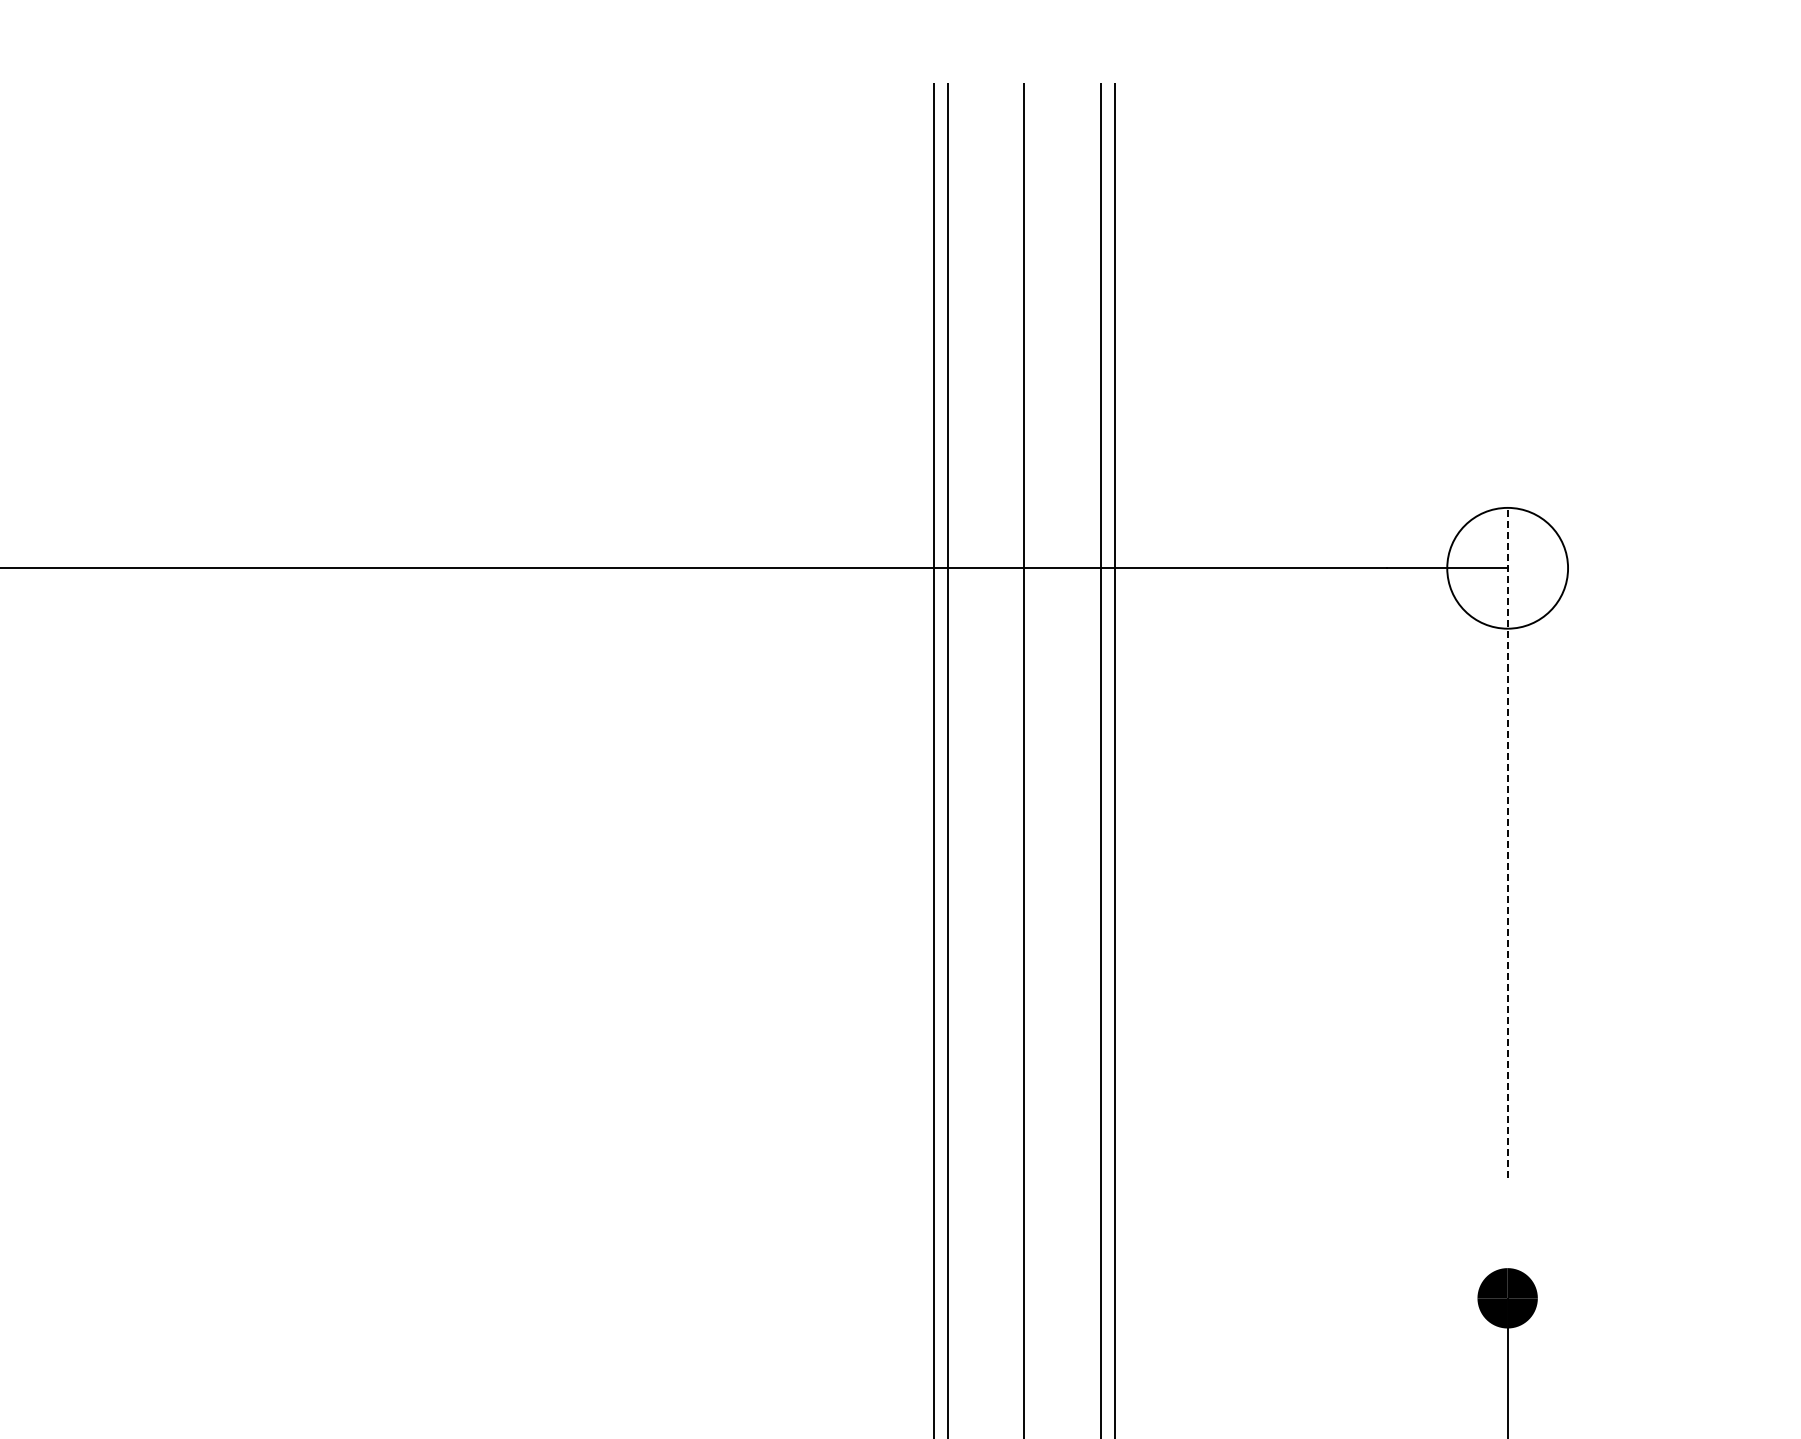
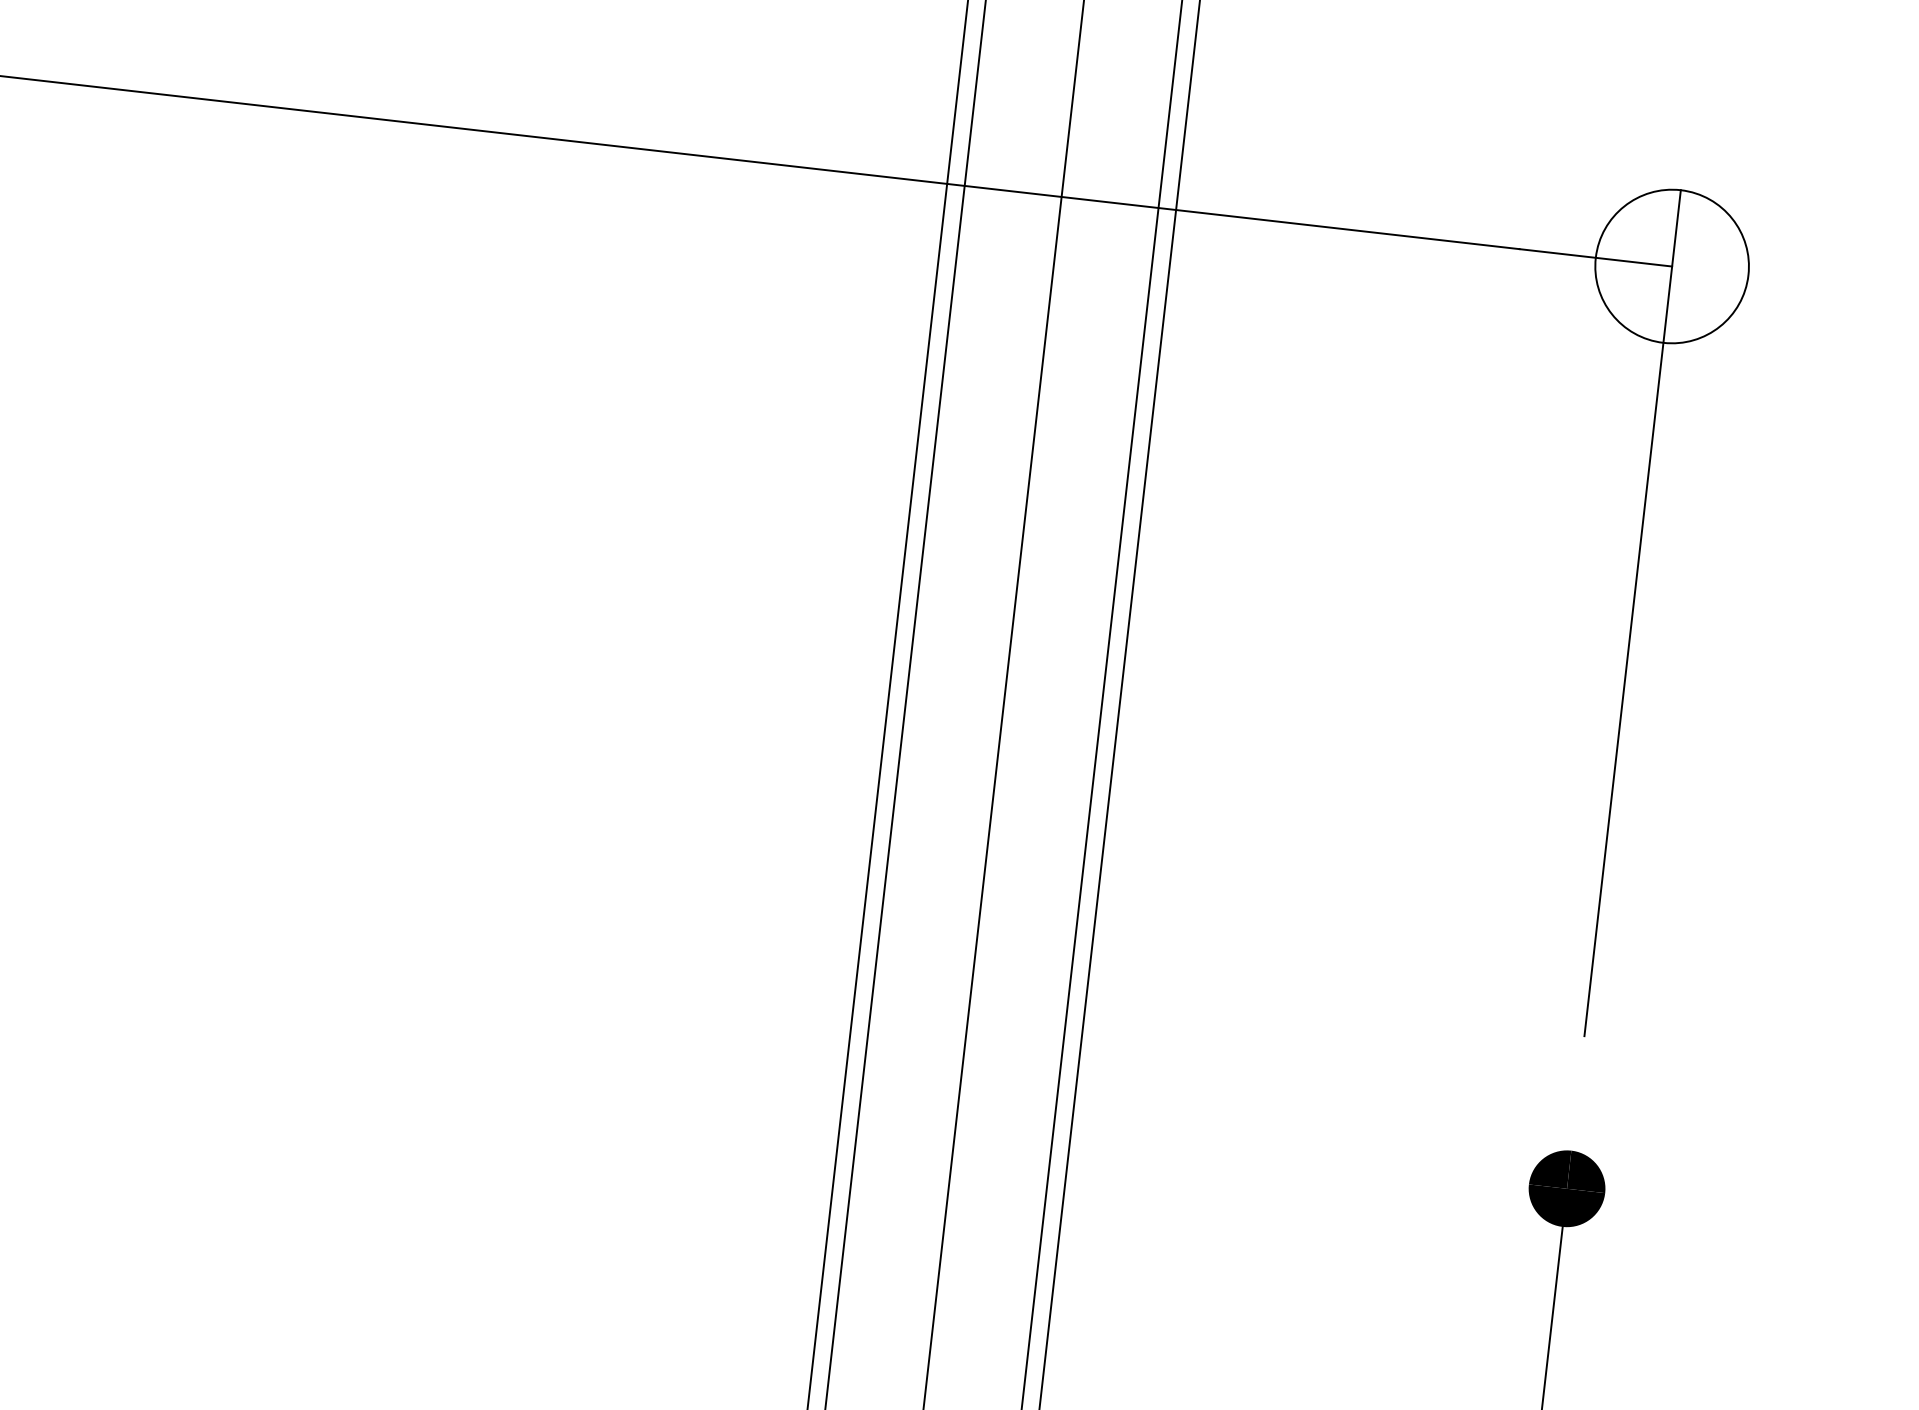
line: (1507, 842) -> (1632, 612), dashed -> solid

